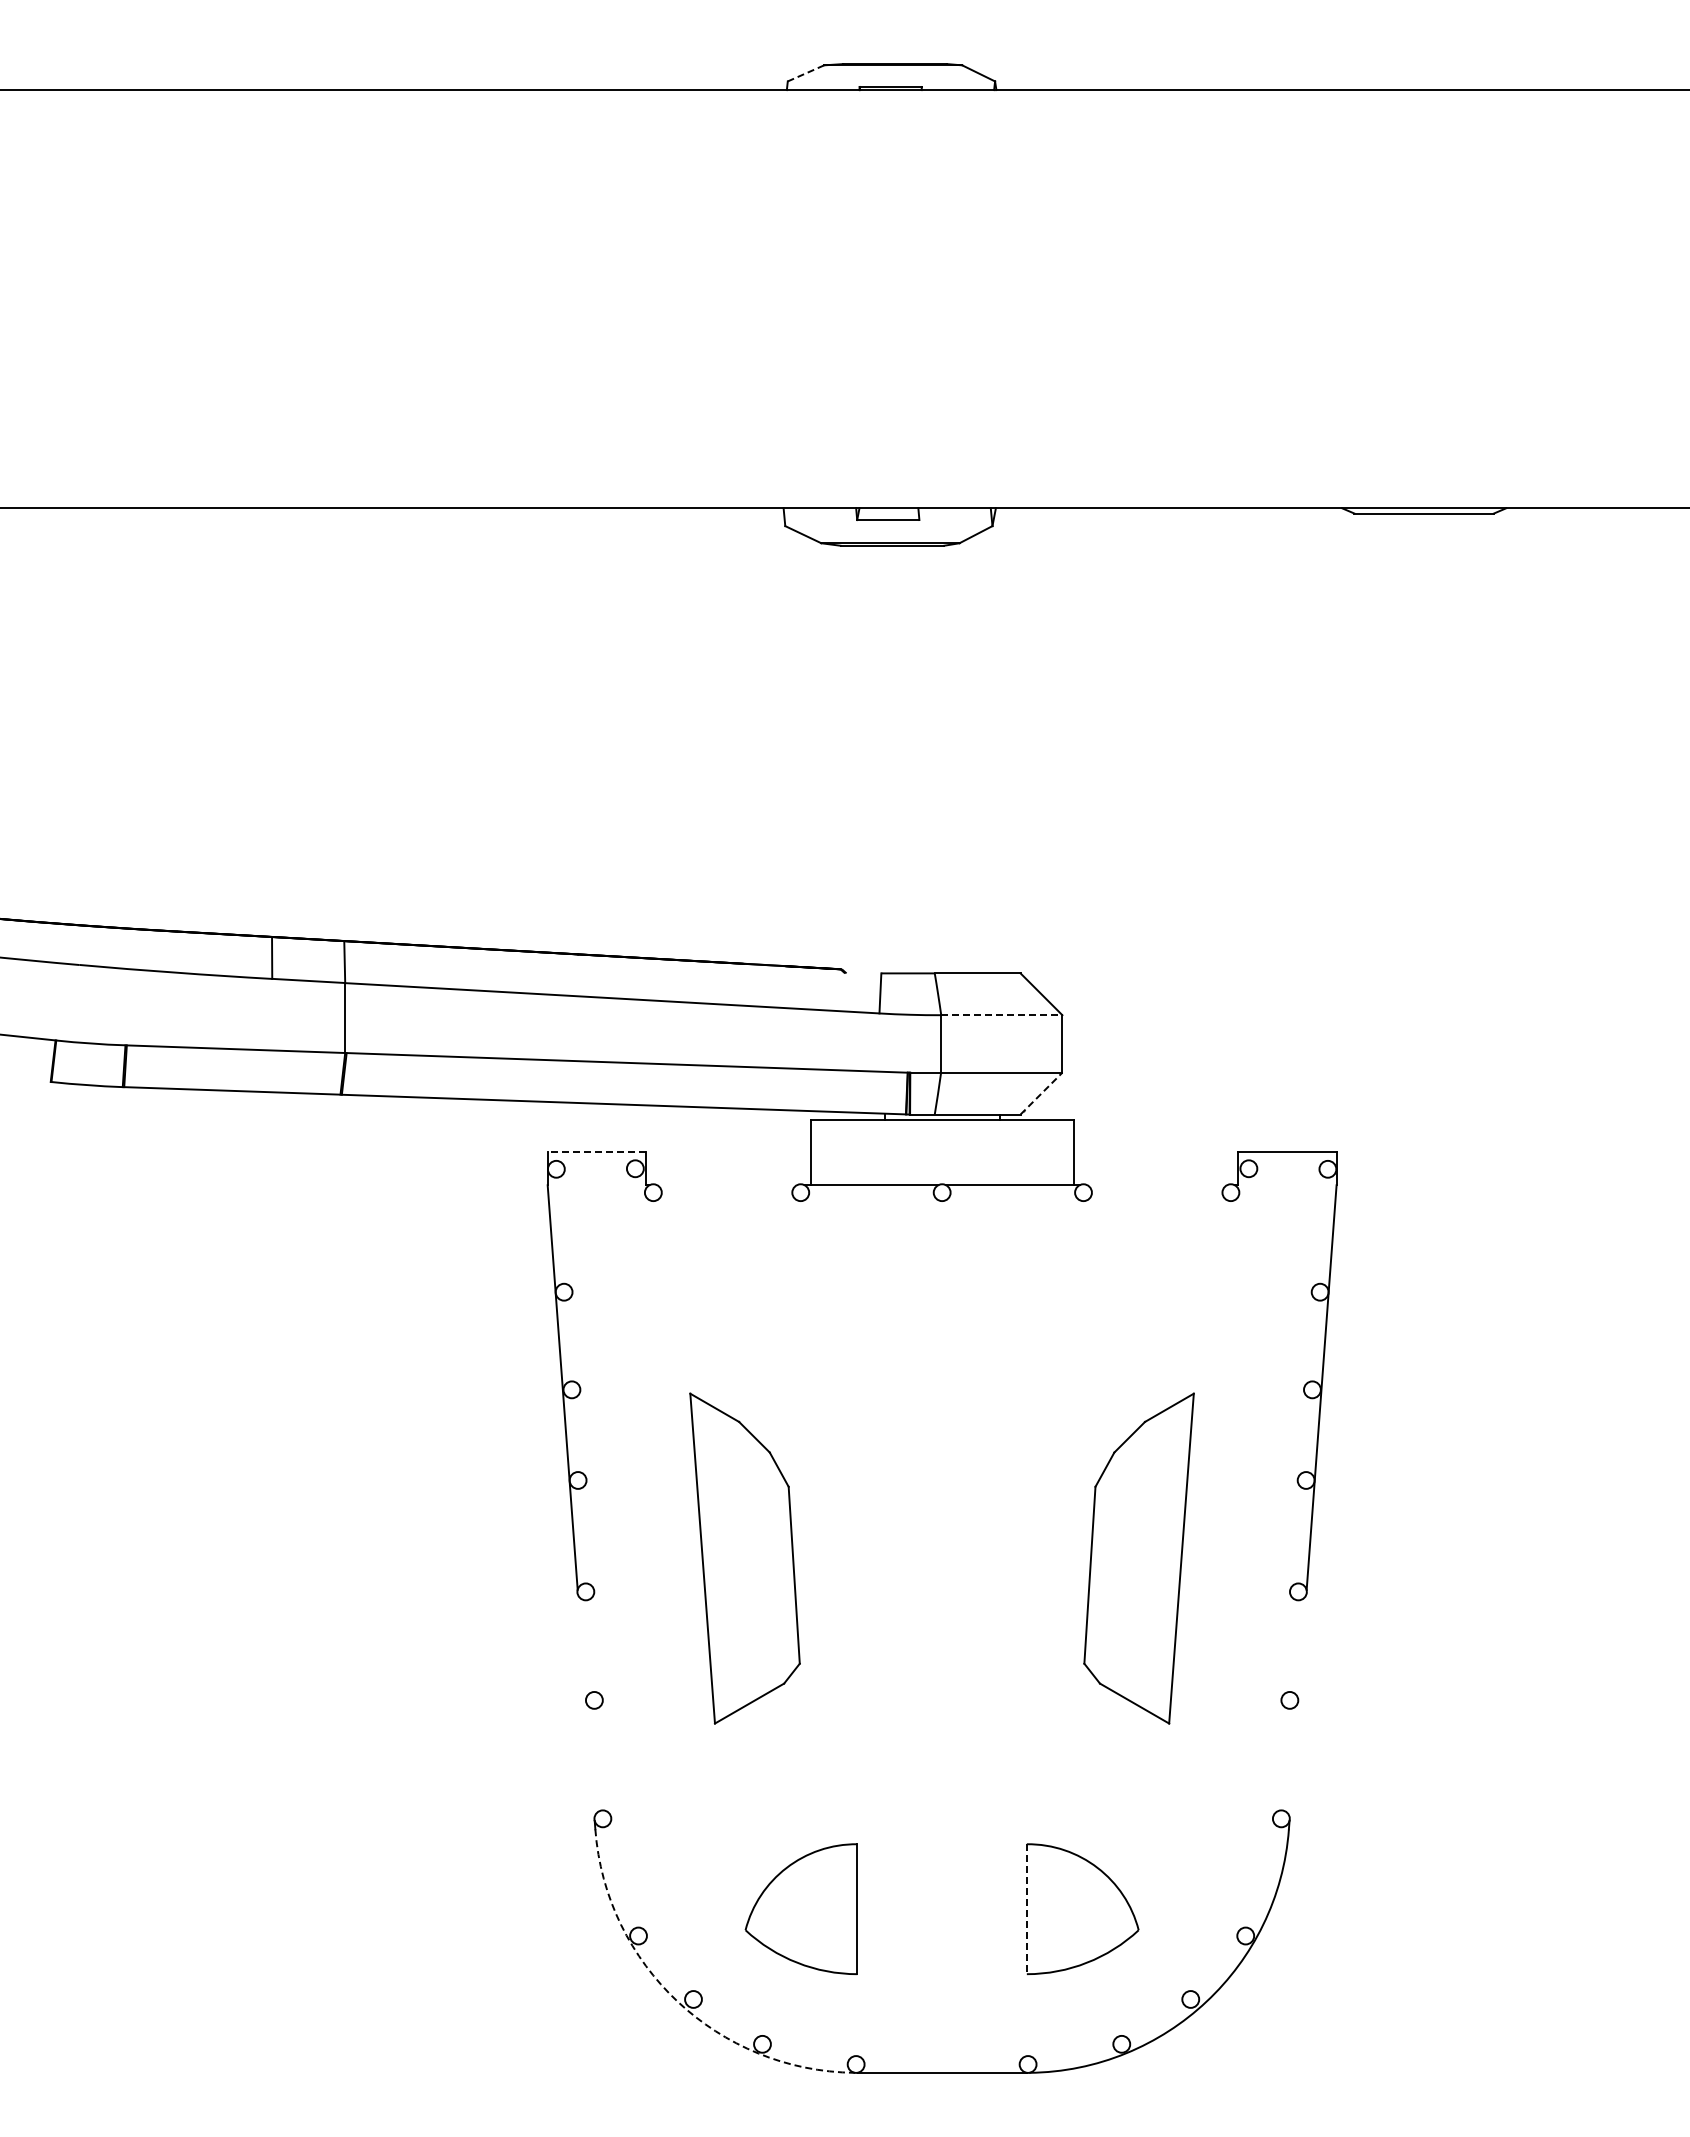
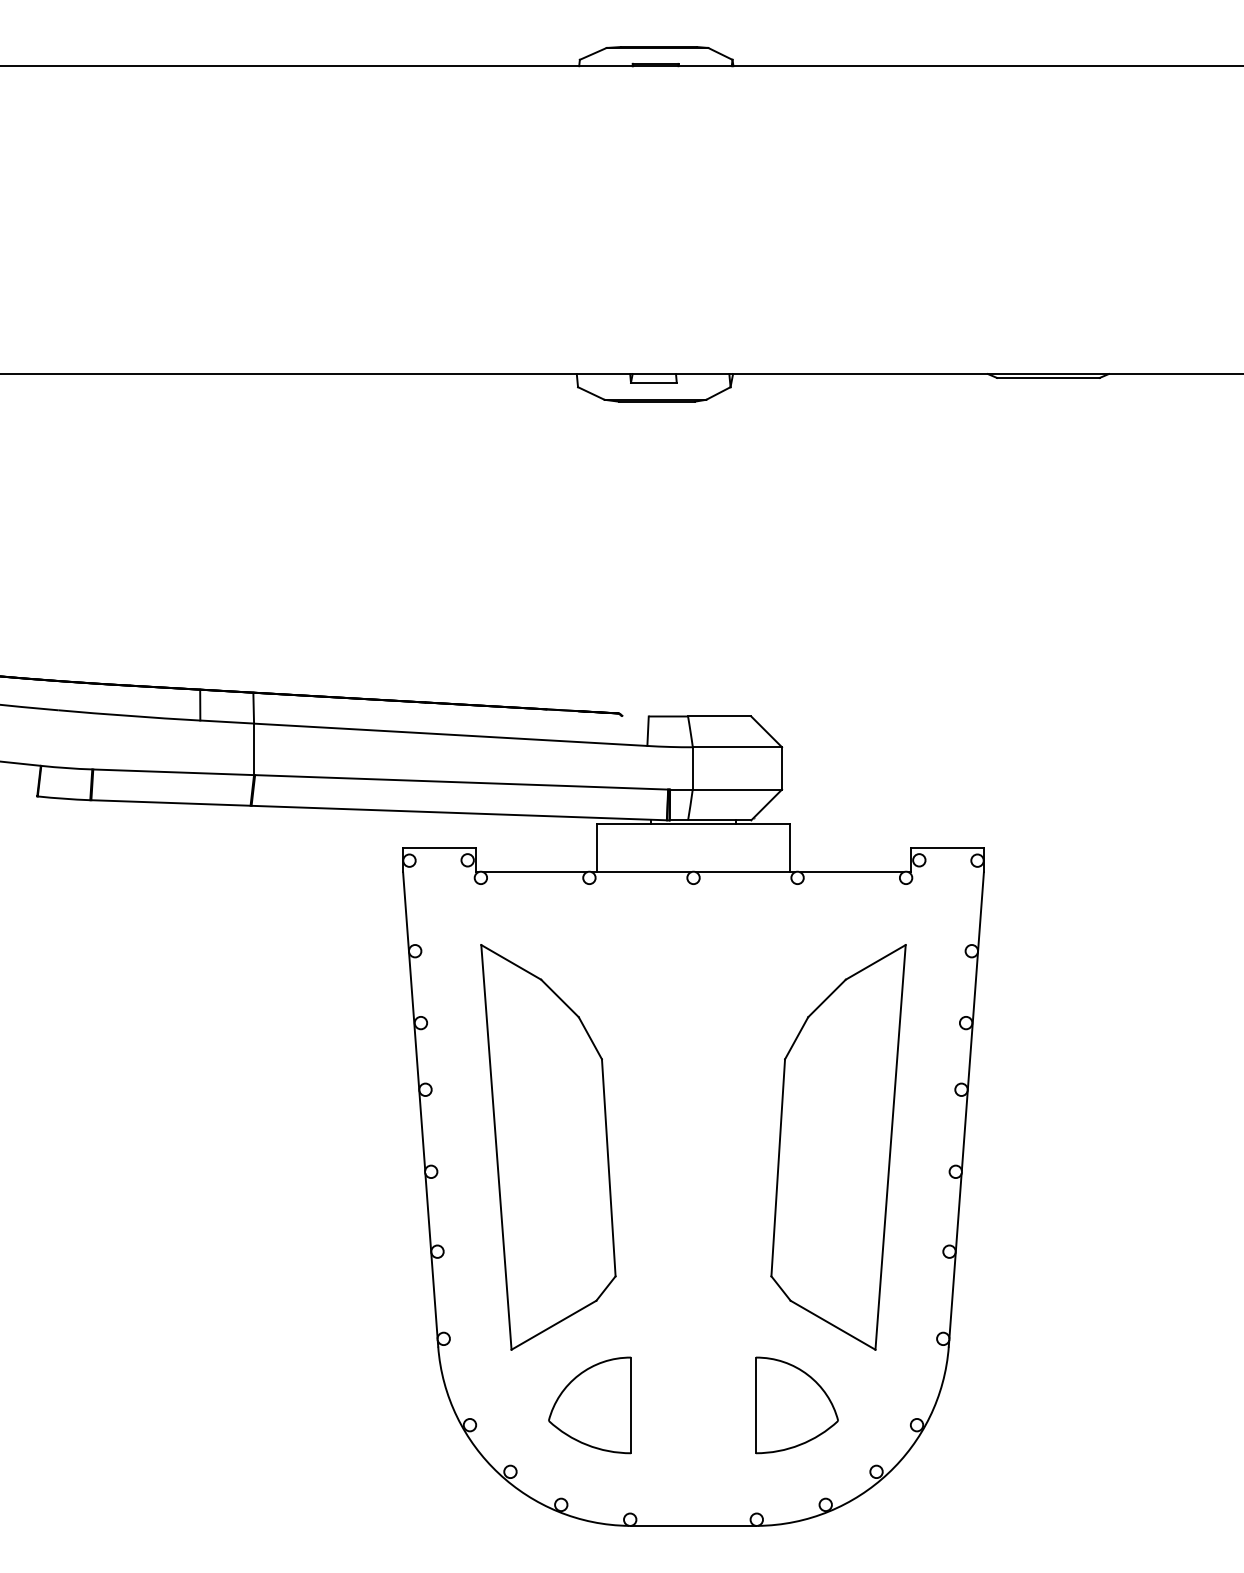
line: (805, 73) -> (592, 53), dashed -> solid
line: (1001, 1015) -> (737, 747), dashed -> solid
line: (1041, 1093) -> (766, 804), dashed -> solid
line: (596, 1152) -> (439, 848), dashed -> solid
line: (726, 1185) -> (534, 872), added
line: (1157, 1185) -> (852, 872), added
part: (744, 1558) -> (548, 1147), size x1.67
part: (1138, 1558) -> (838, 1147), size x1.67
line: (586, 1706) -> (431, 1256), added
line: (1297, 1706) -> (955, 1256), added
line: (1026, 1909) -> (755, 1405), dashed -> solid
arc: (677, 2001) -> (498, 1473), dashed -> solid

